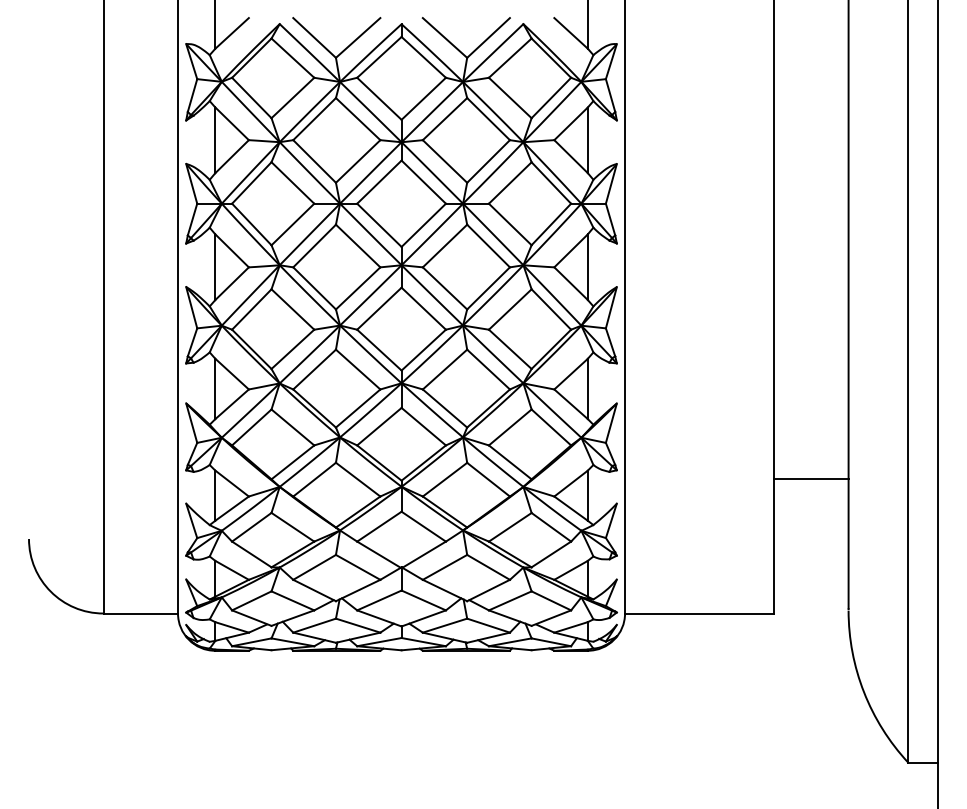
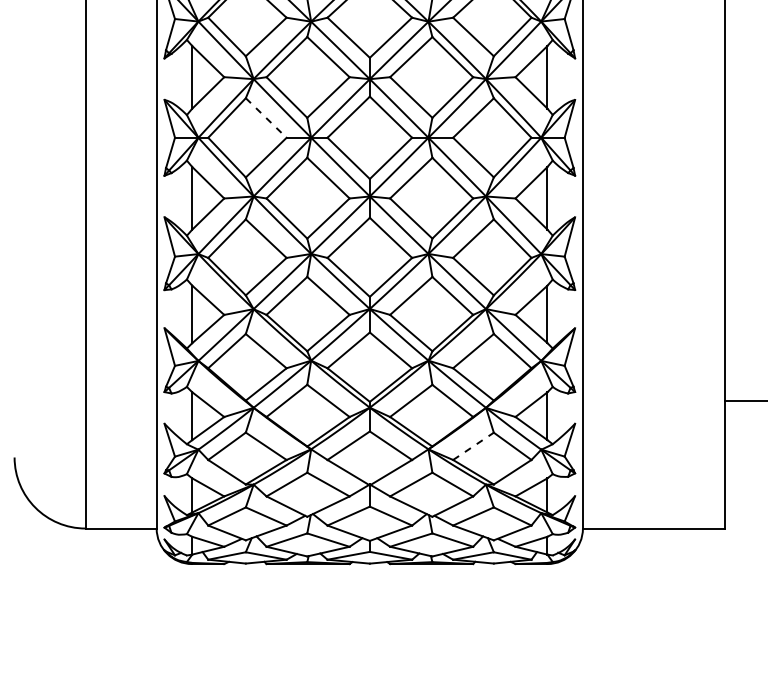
line: (292, 182) -> (265, 117), solid -> dashed
line: (510, 527) -> (473, 446), solid -> dashed

